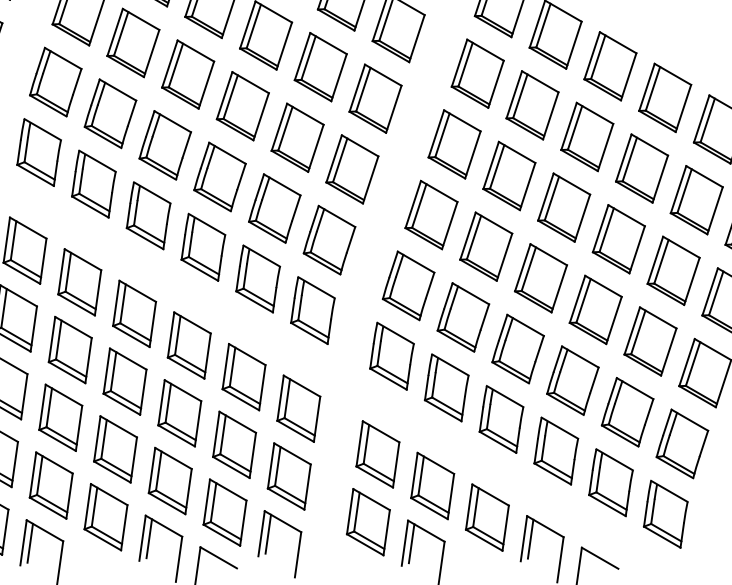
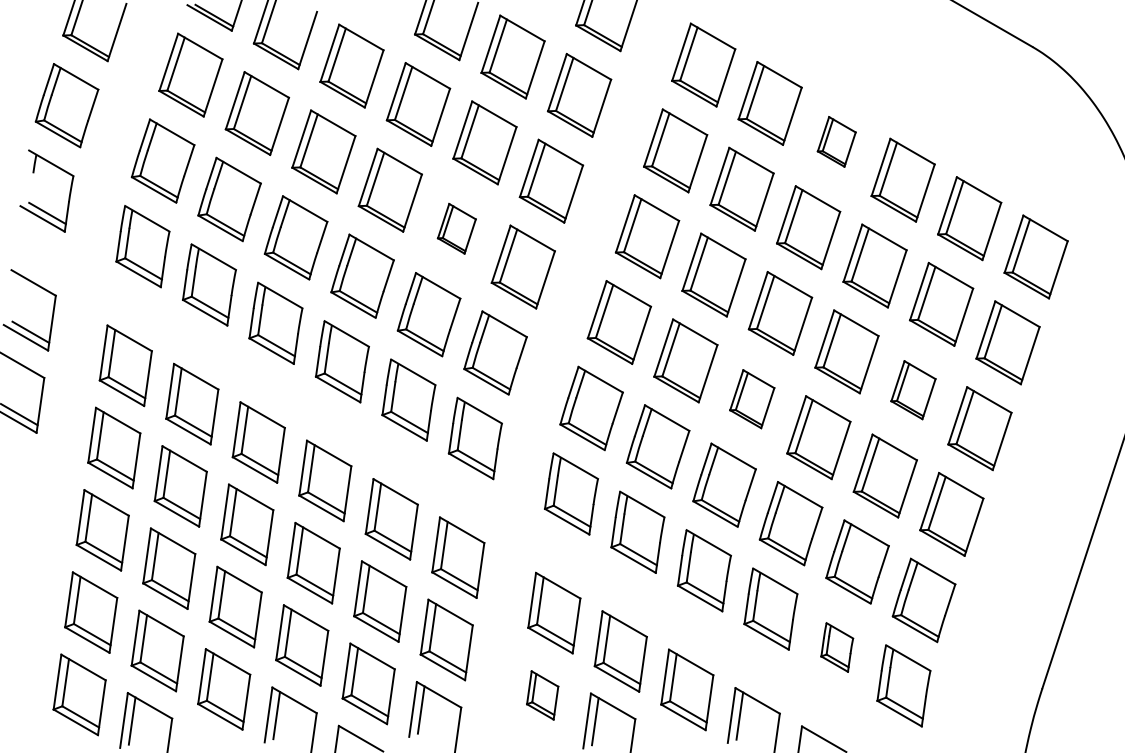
part: (610, 66) -> (836, 141), size x0.6
part: (297, 137) -> (456, 228), size x0.6
part: (673, 270) -> (913, 389), size x0.7
part: (540, 277) -> (751, 398), size x0.7
part: (610, 482) -> (836, 647), size x0.6
part: (368, 522) -> (542, 695), size x0.6

